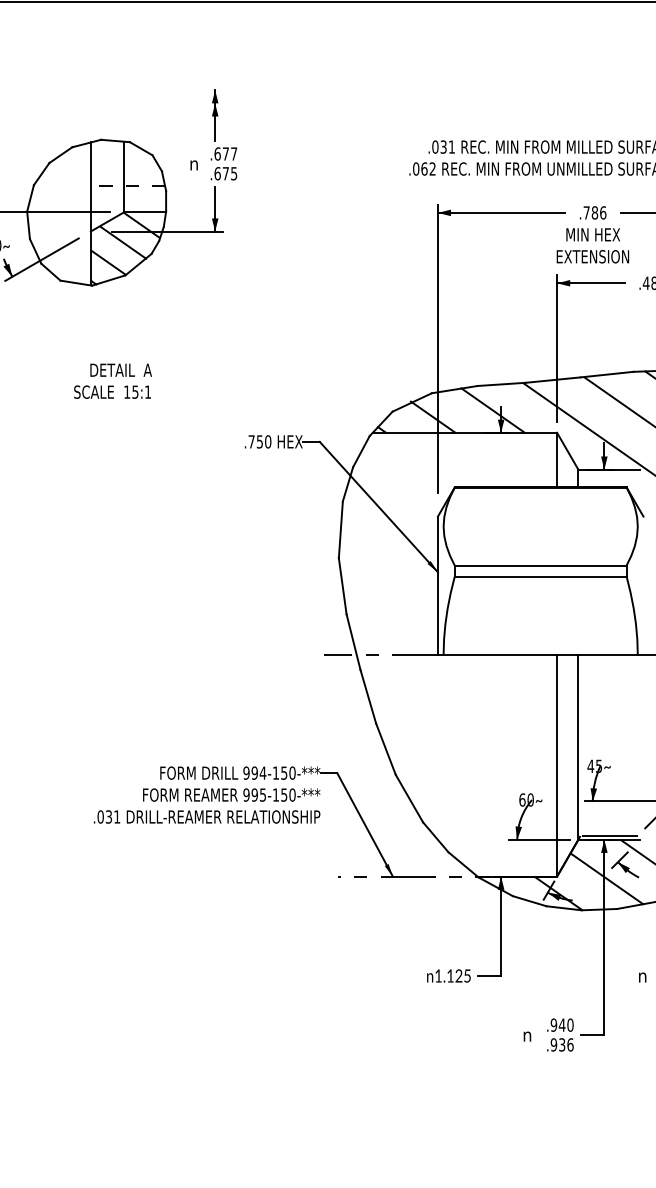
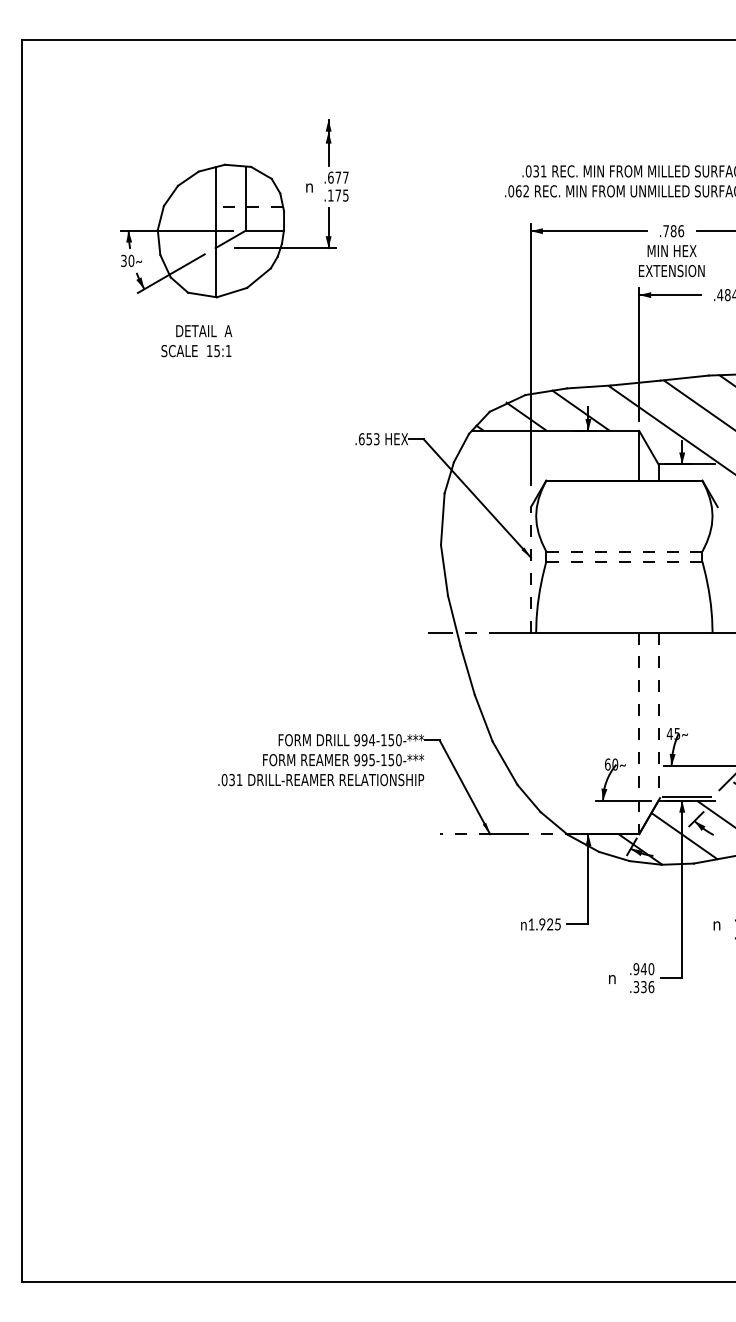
text: (217, 173) -> (330, 195), .675 -> .175
hatch: (124, 248) -> (246, 263), removed
text: (112, 381) -> (196, 341), moved
text: (259, 442) -> (368, 439), .750 -> .653
line: (539, 565) -> (623, 551), solid -> dashed
line: (539, 576) -> (623, 561), solid -> dashed
line: (437, 585) -> (530, 569), solid -> dashed
line: (578, 748) -> (658, 717), solid -> dashed
line: (557, 765) -> (639, 733), solid -> dashed
text: (450, 976) -> (542, 924), 1.125 -> 1.925
text: (554, 1044) -> (636, 986), .936 -> .336

